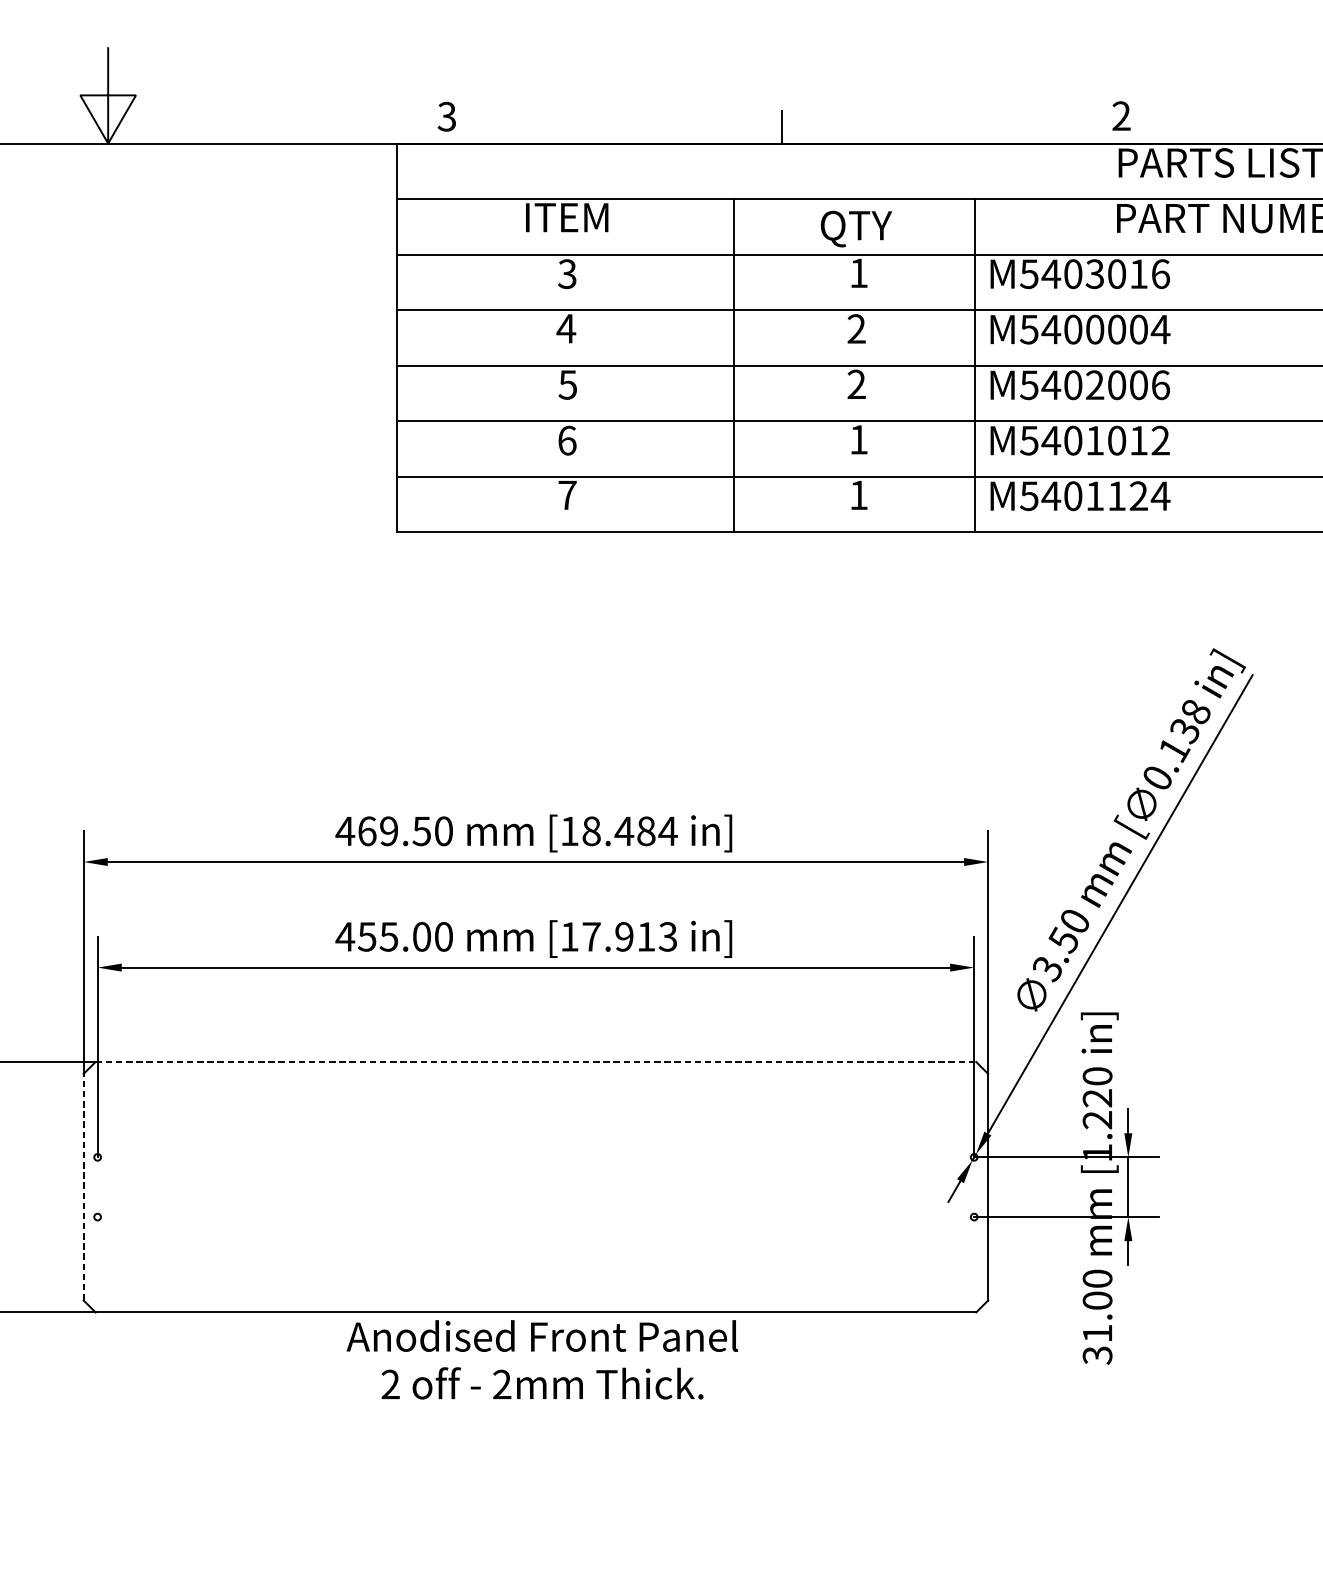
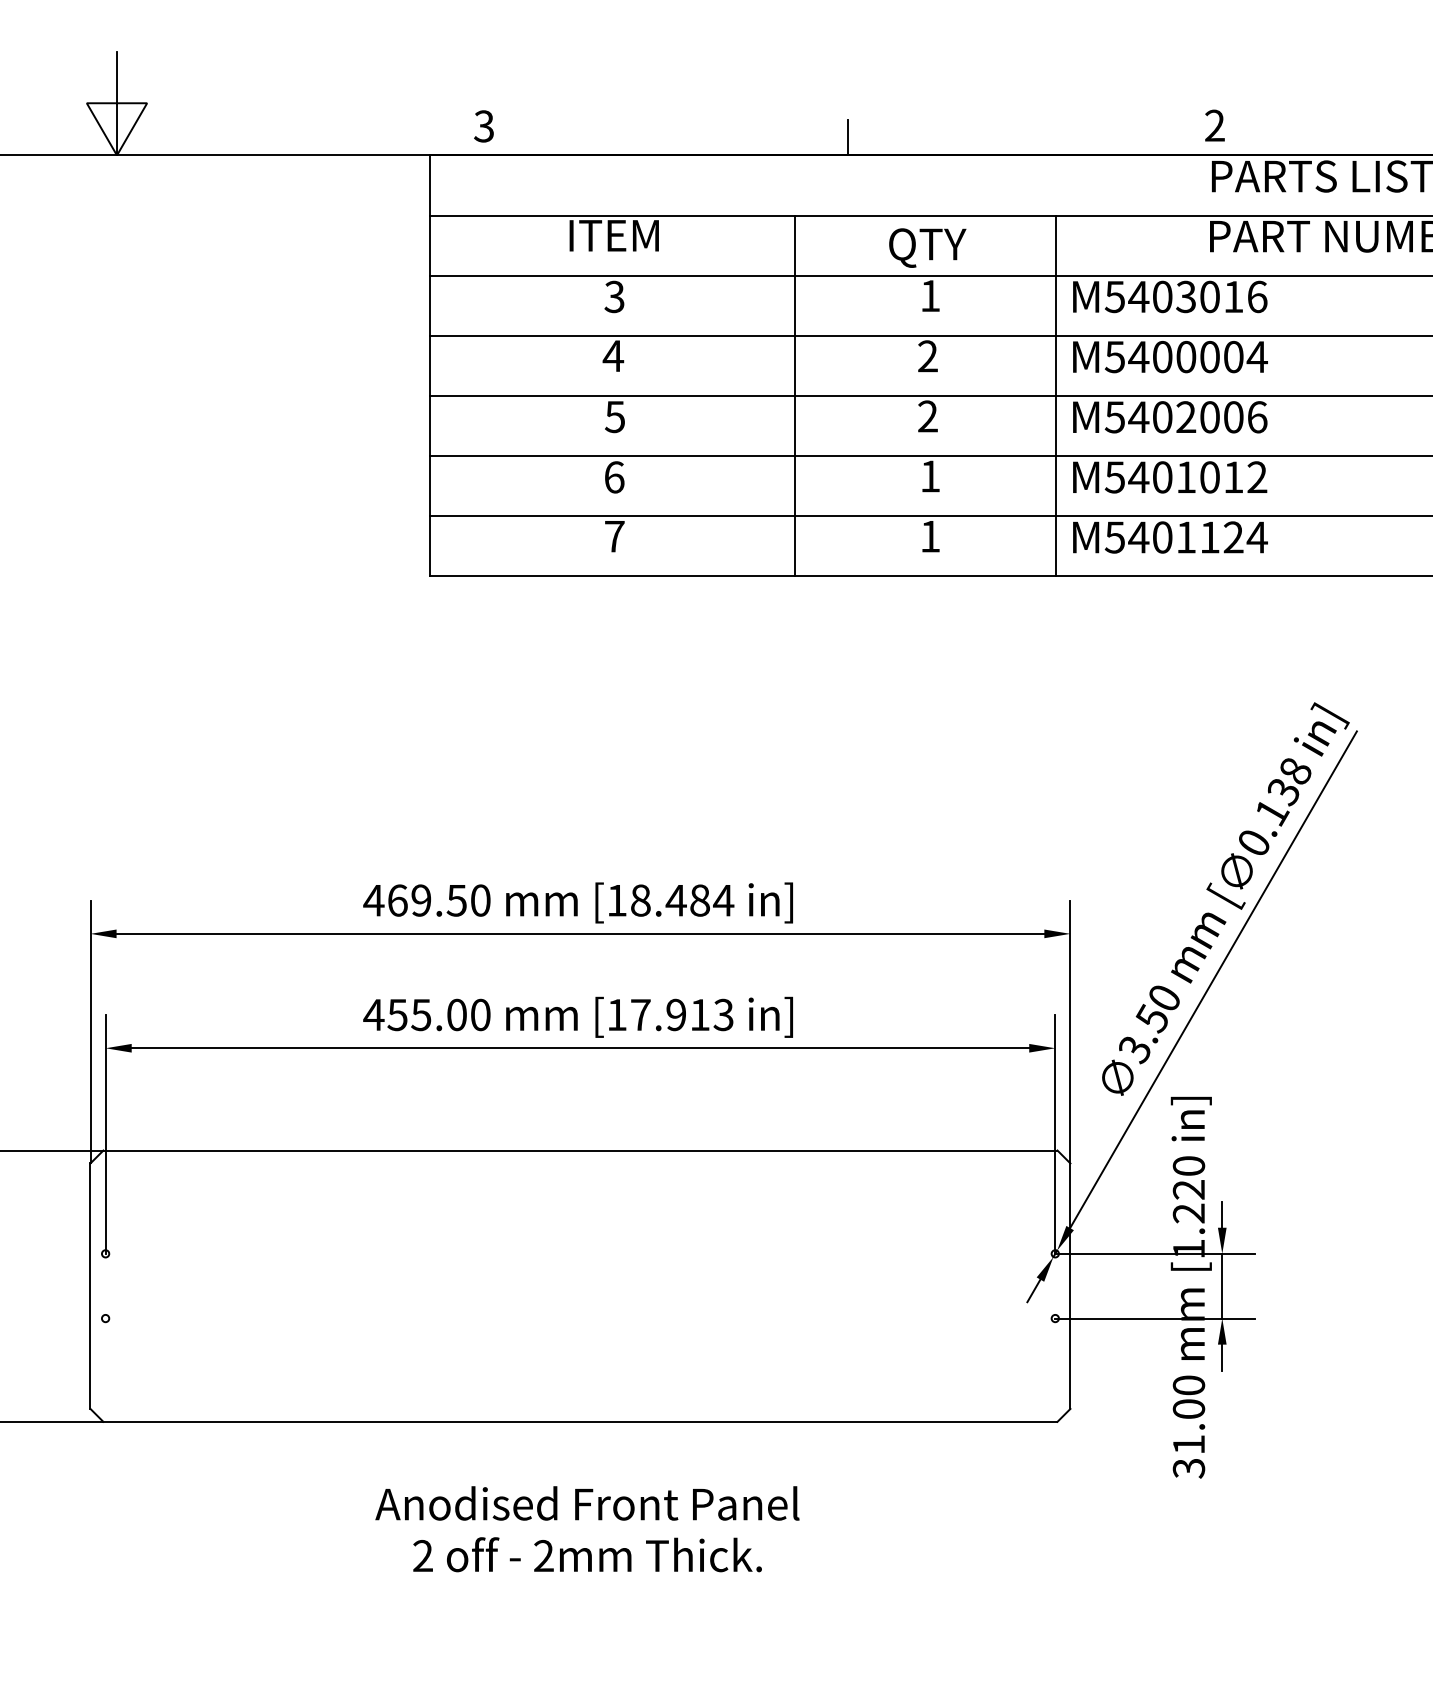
line: (535, 1061) -> (580, 1150), dashed -> solid
line: (83, 1187) -> (90, 1286), dashed -> solid
text: (542, 1360) -> (587, 1529), moved

